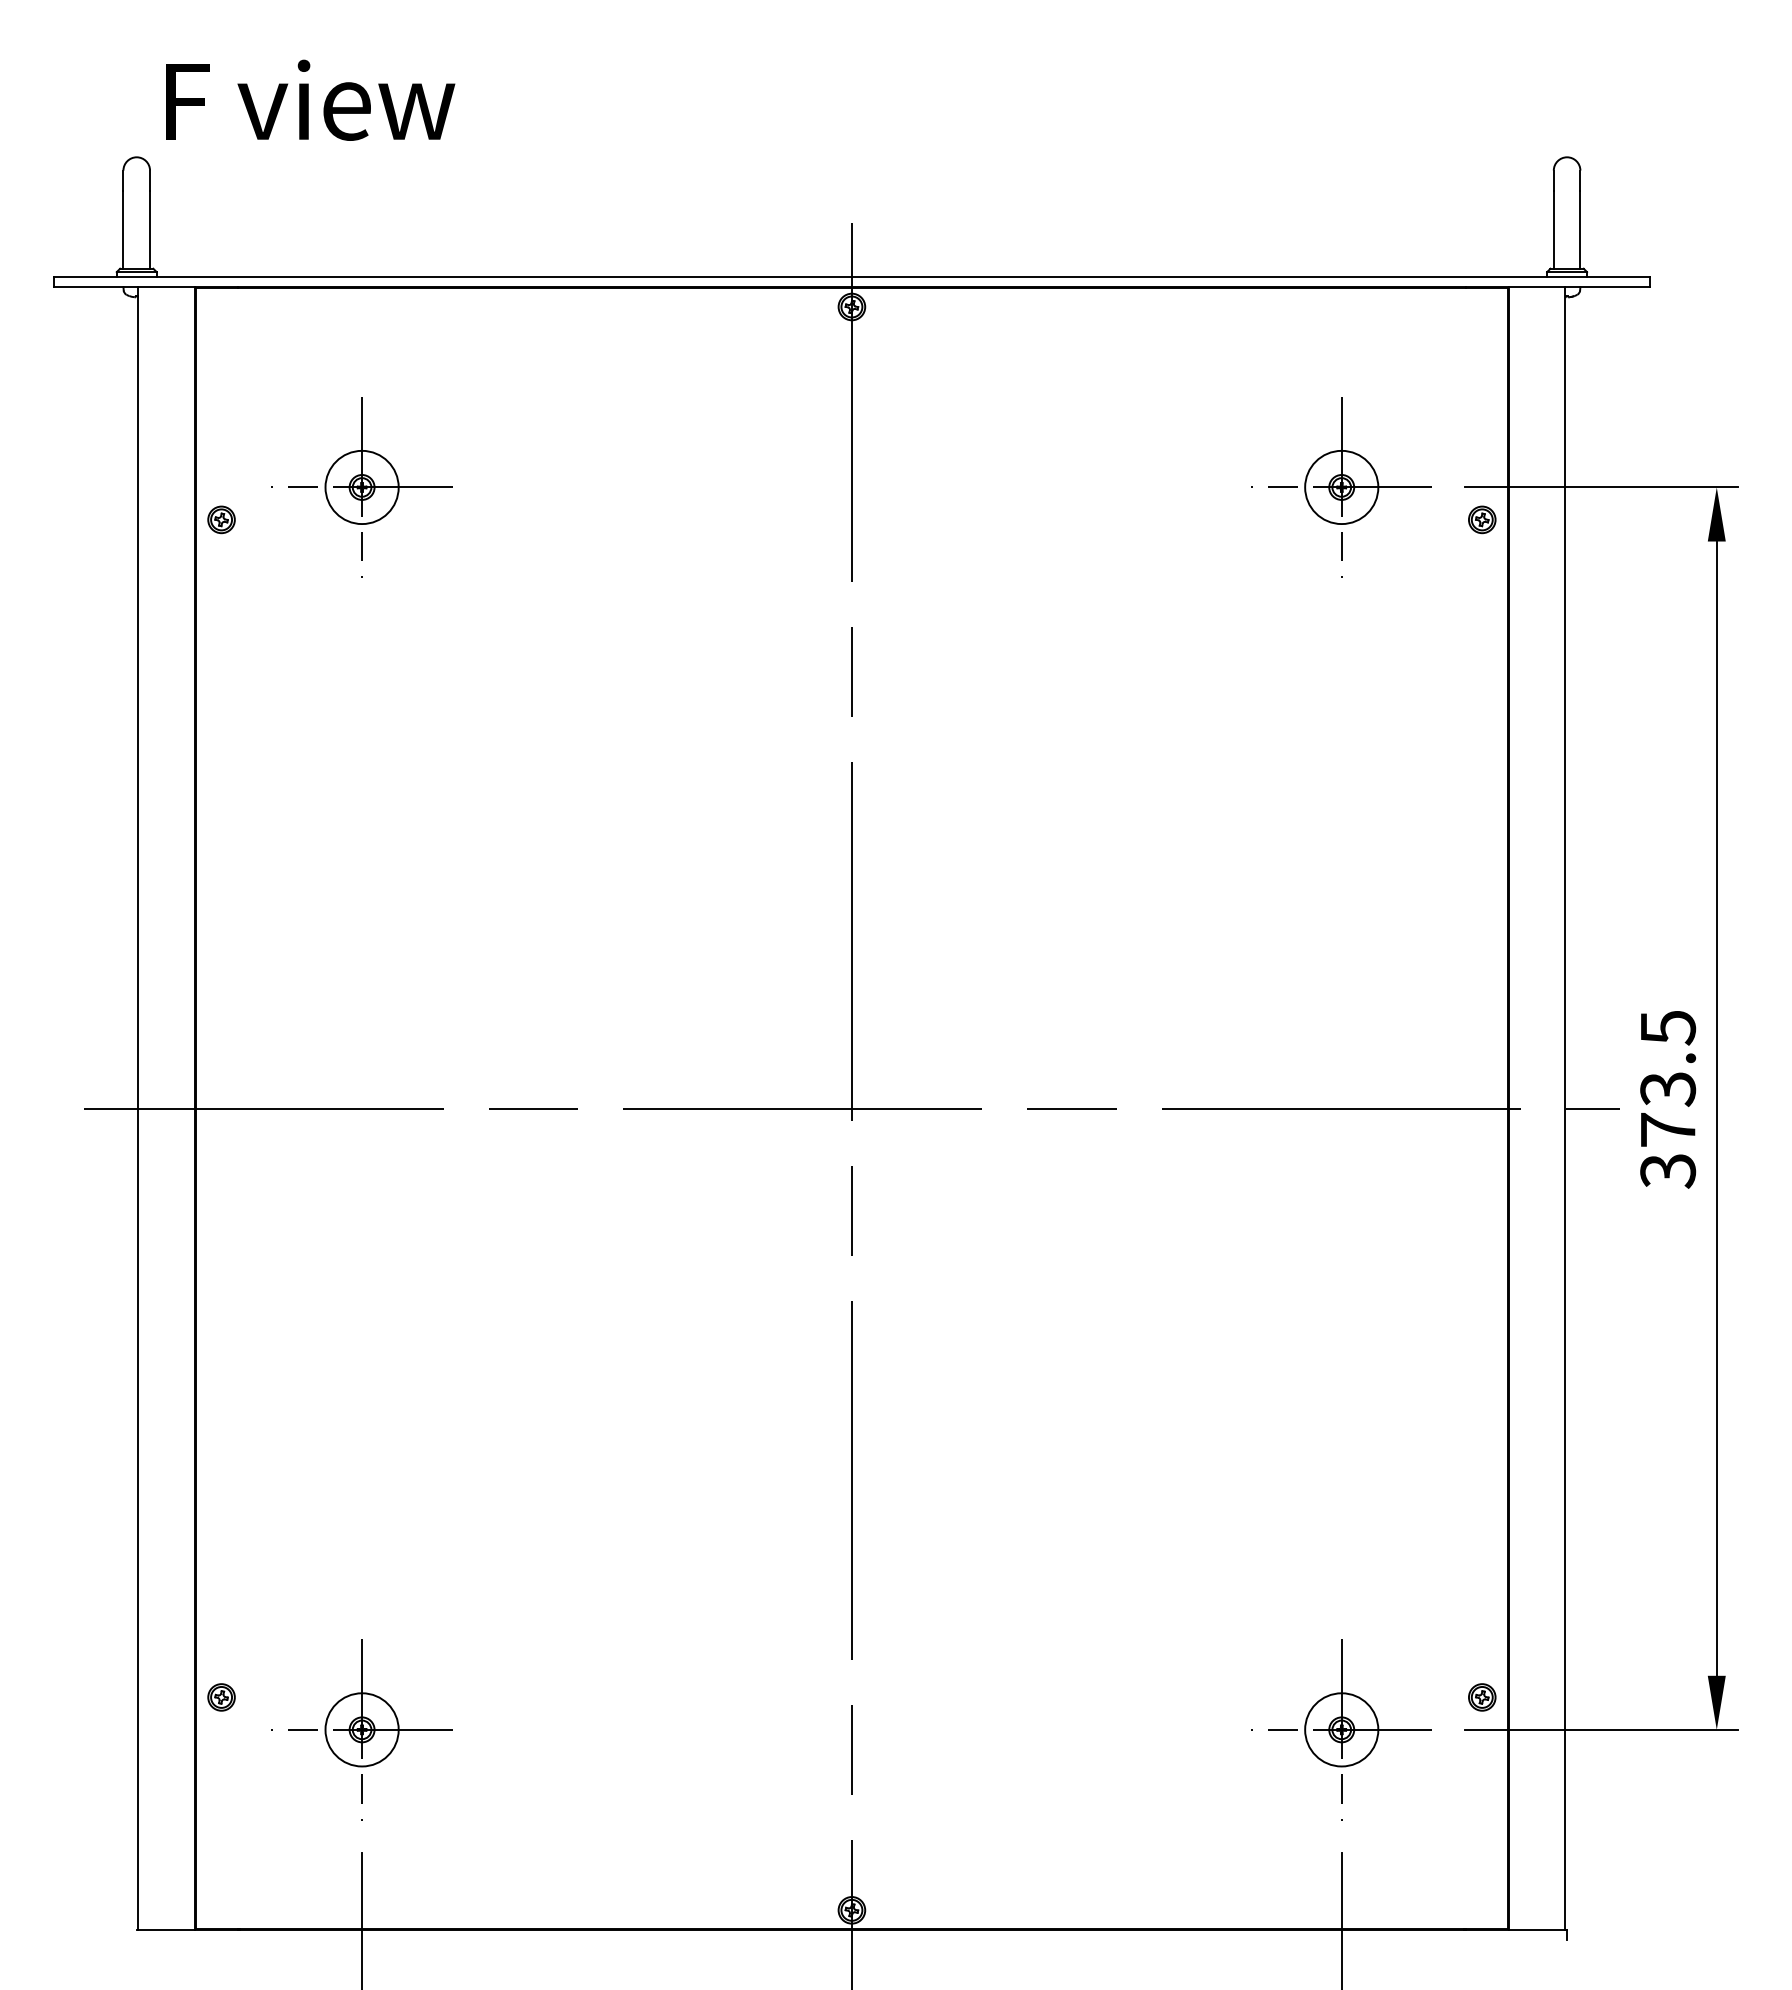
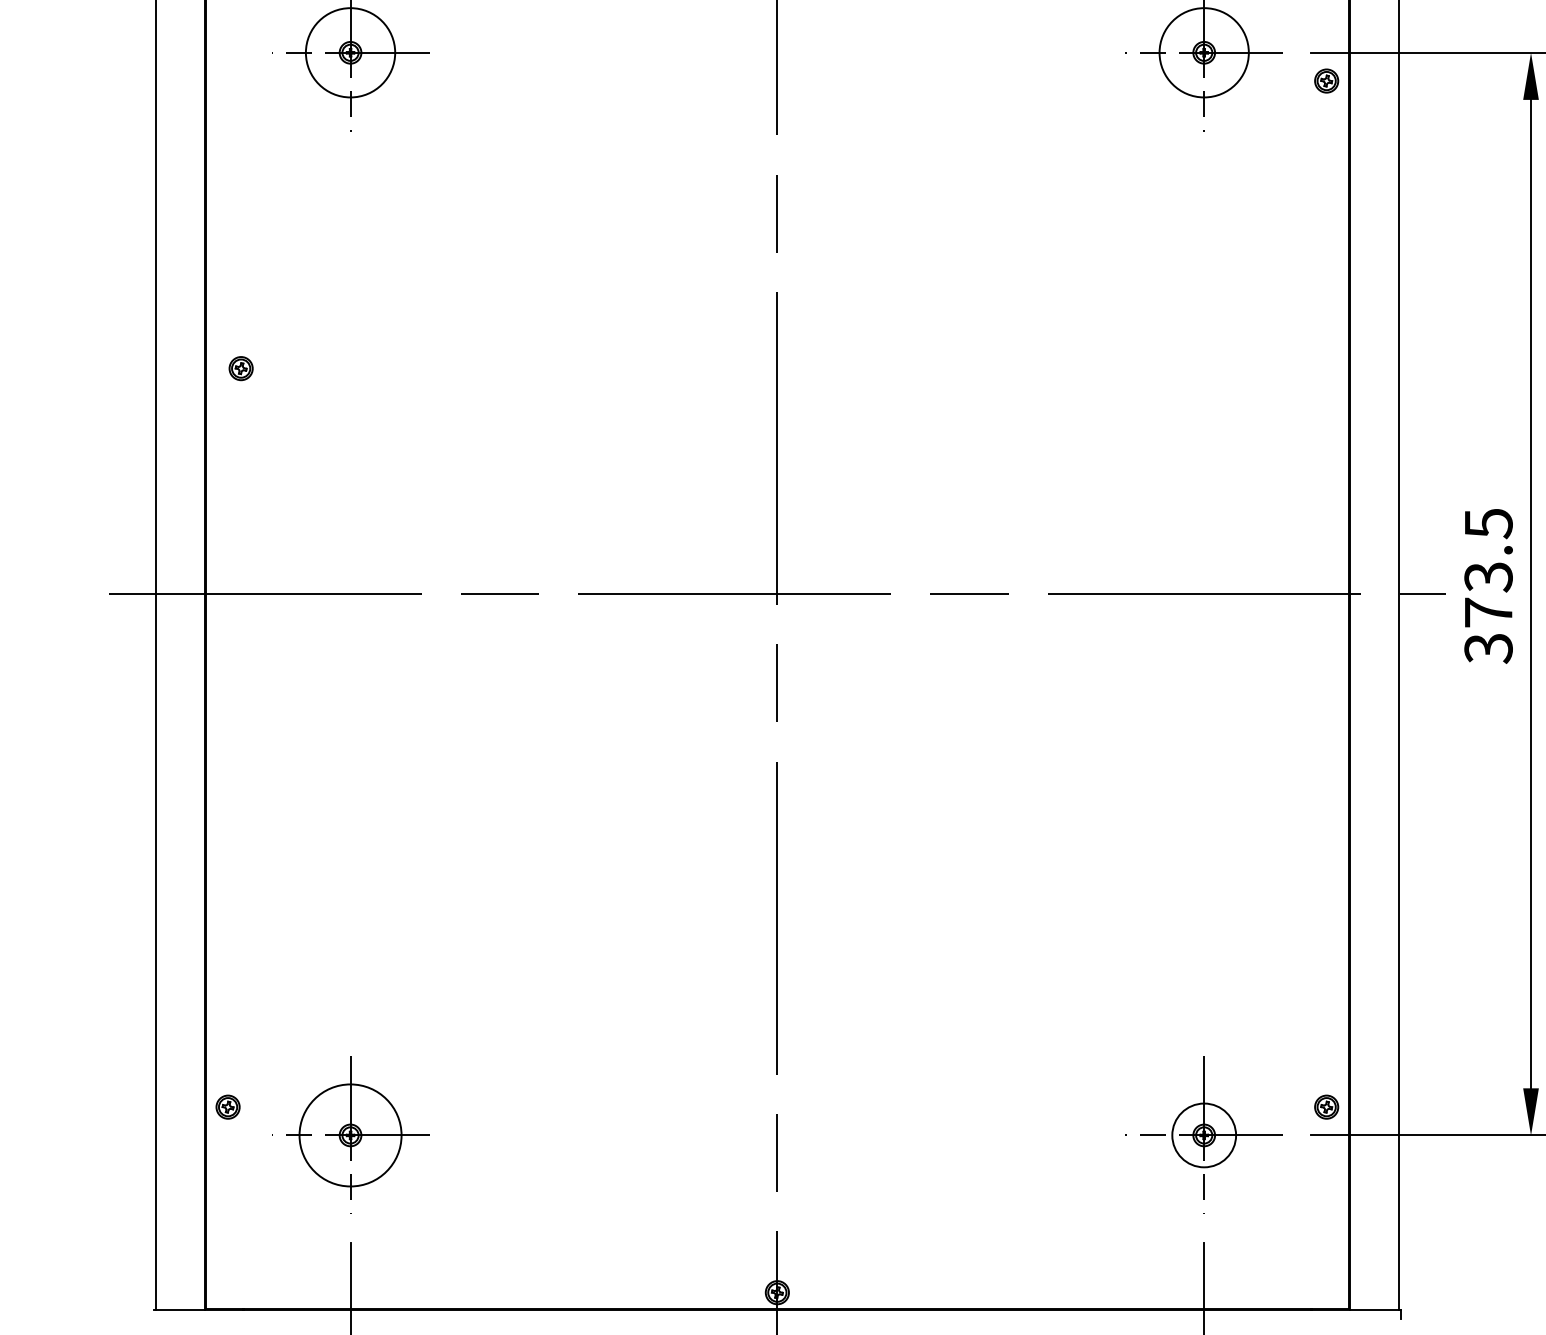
circle: (361, 487) -> (350, 52), size x1.4
circle: (1341, 487) -> (1204, 52), size x1.4
part: (221, 519) -> (241, 368), moved
circle: (361, 1729) -> (350, 1135), size x1.6

